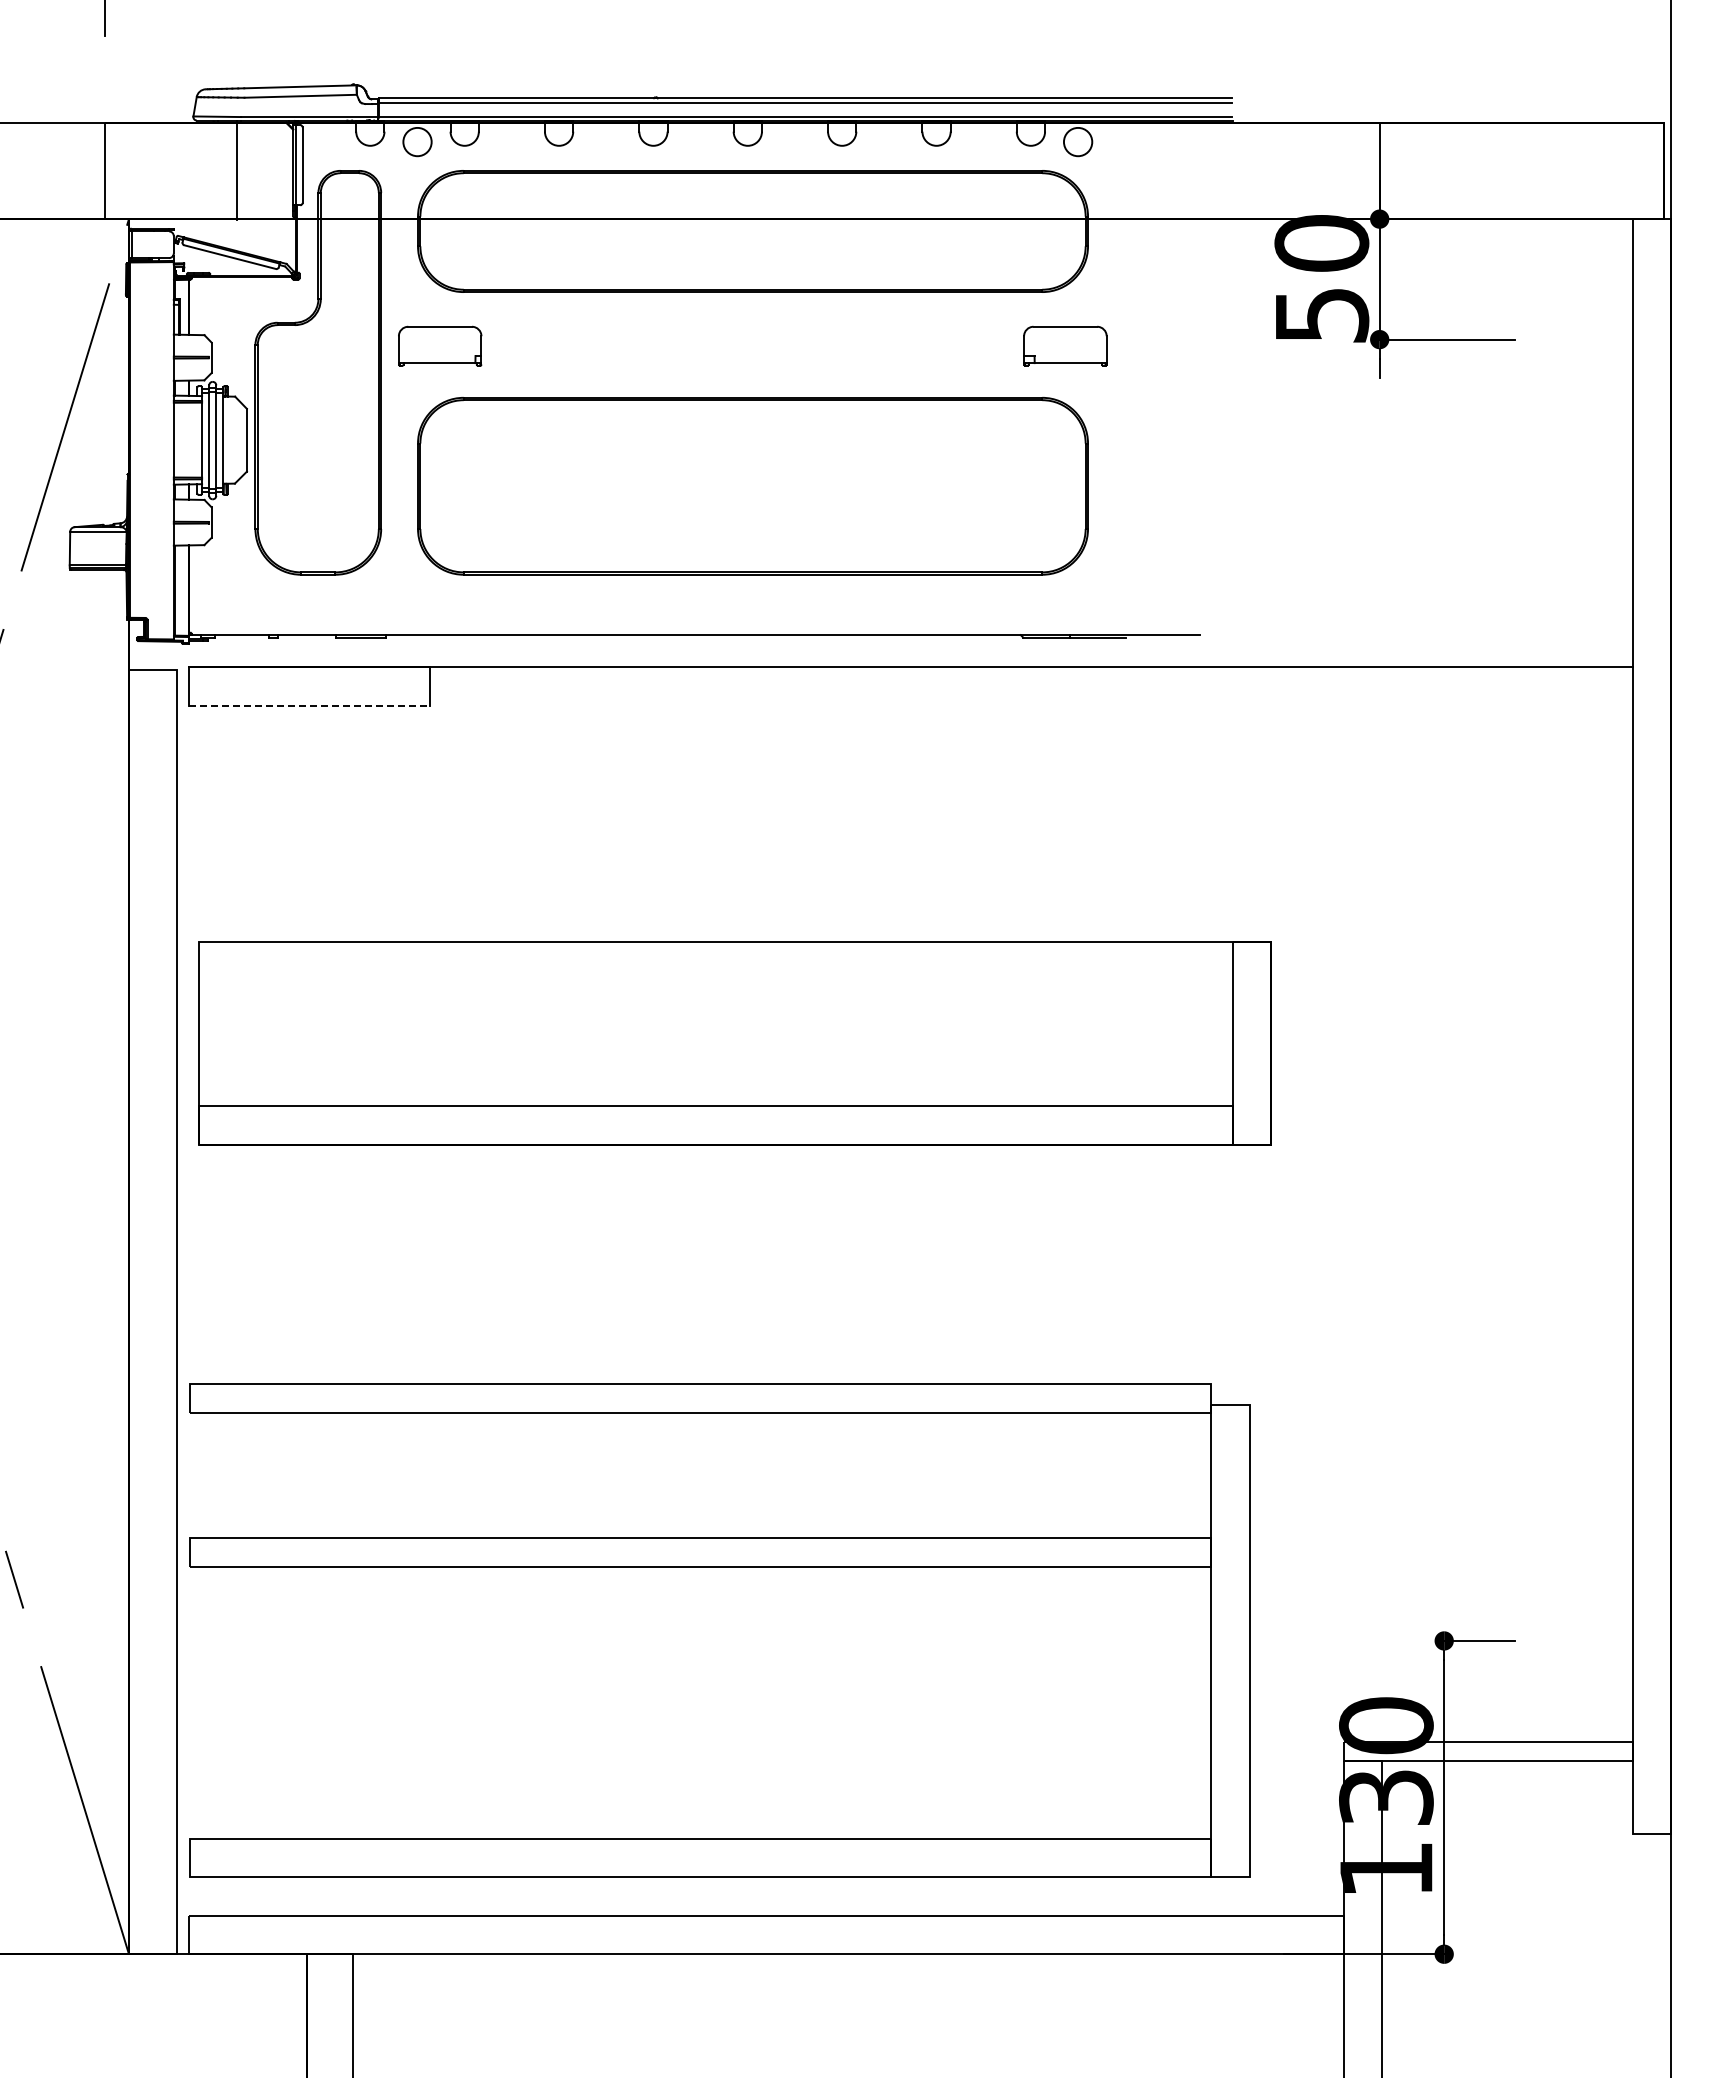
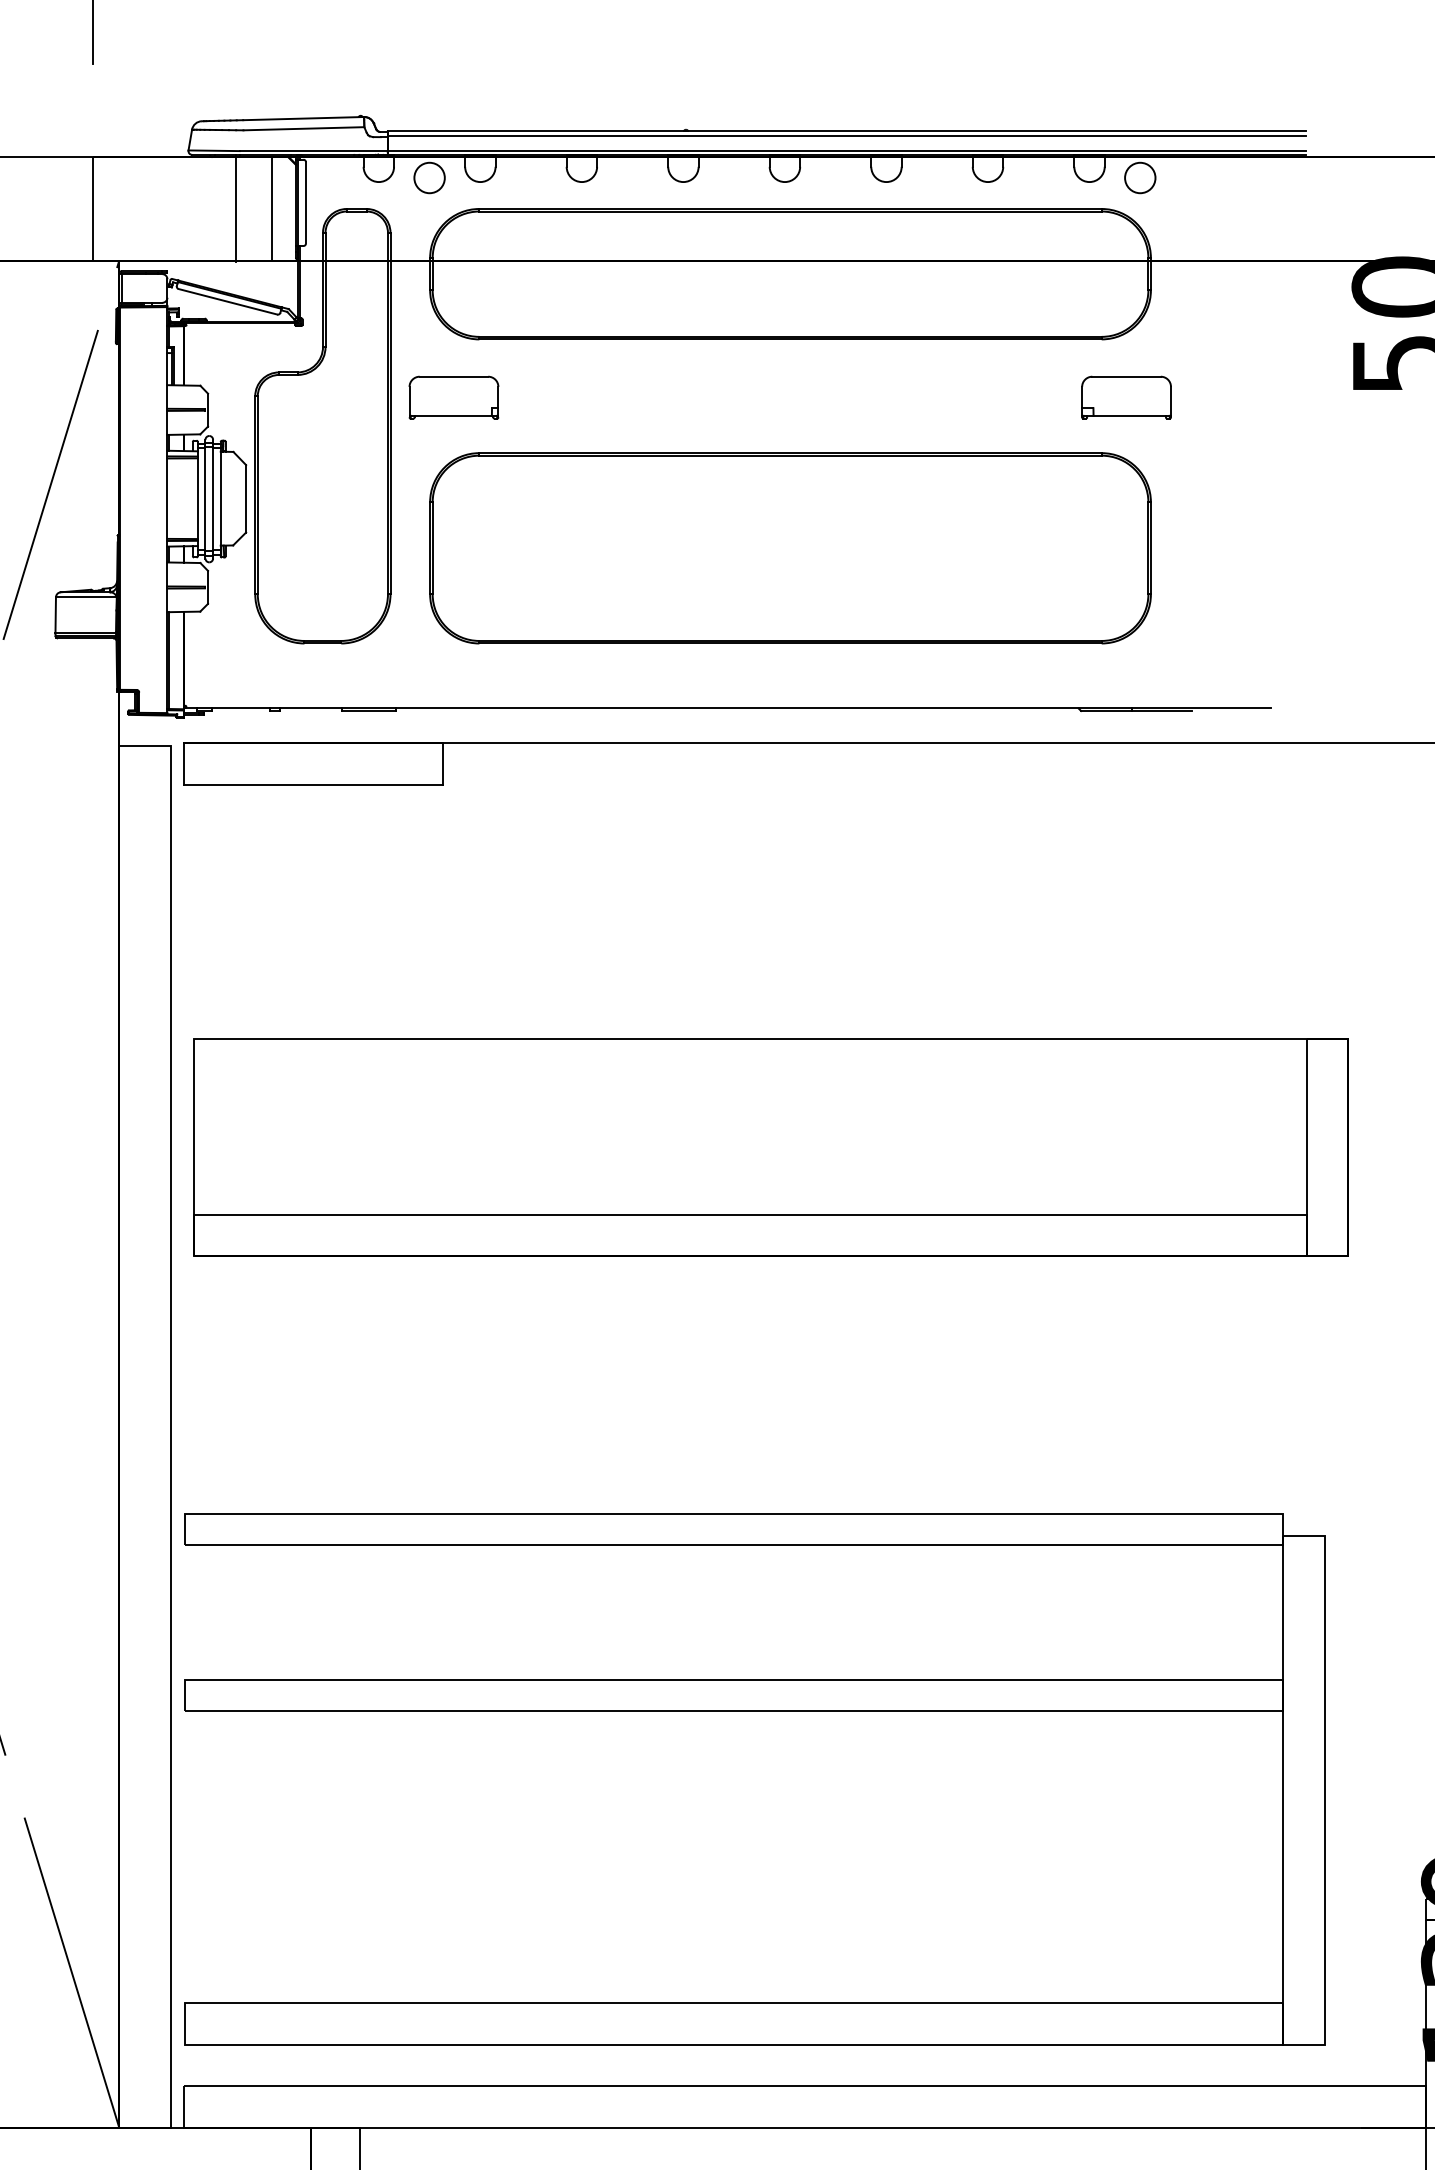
line: (271, 170) -> (272, 208), added
line: (310, 705) -> (314, 784), dashed -> solid

